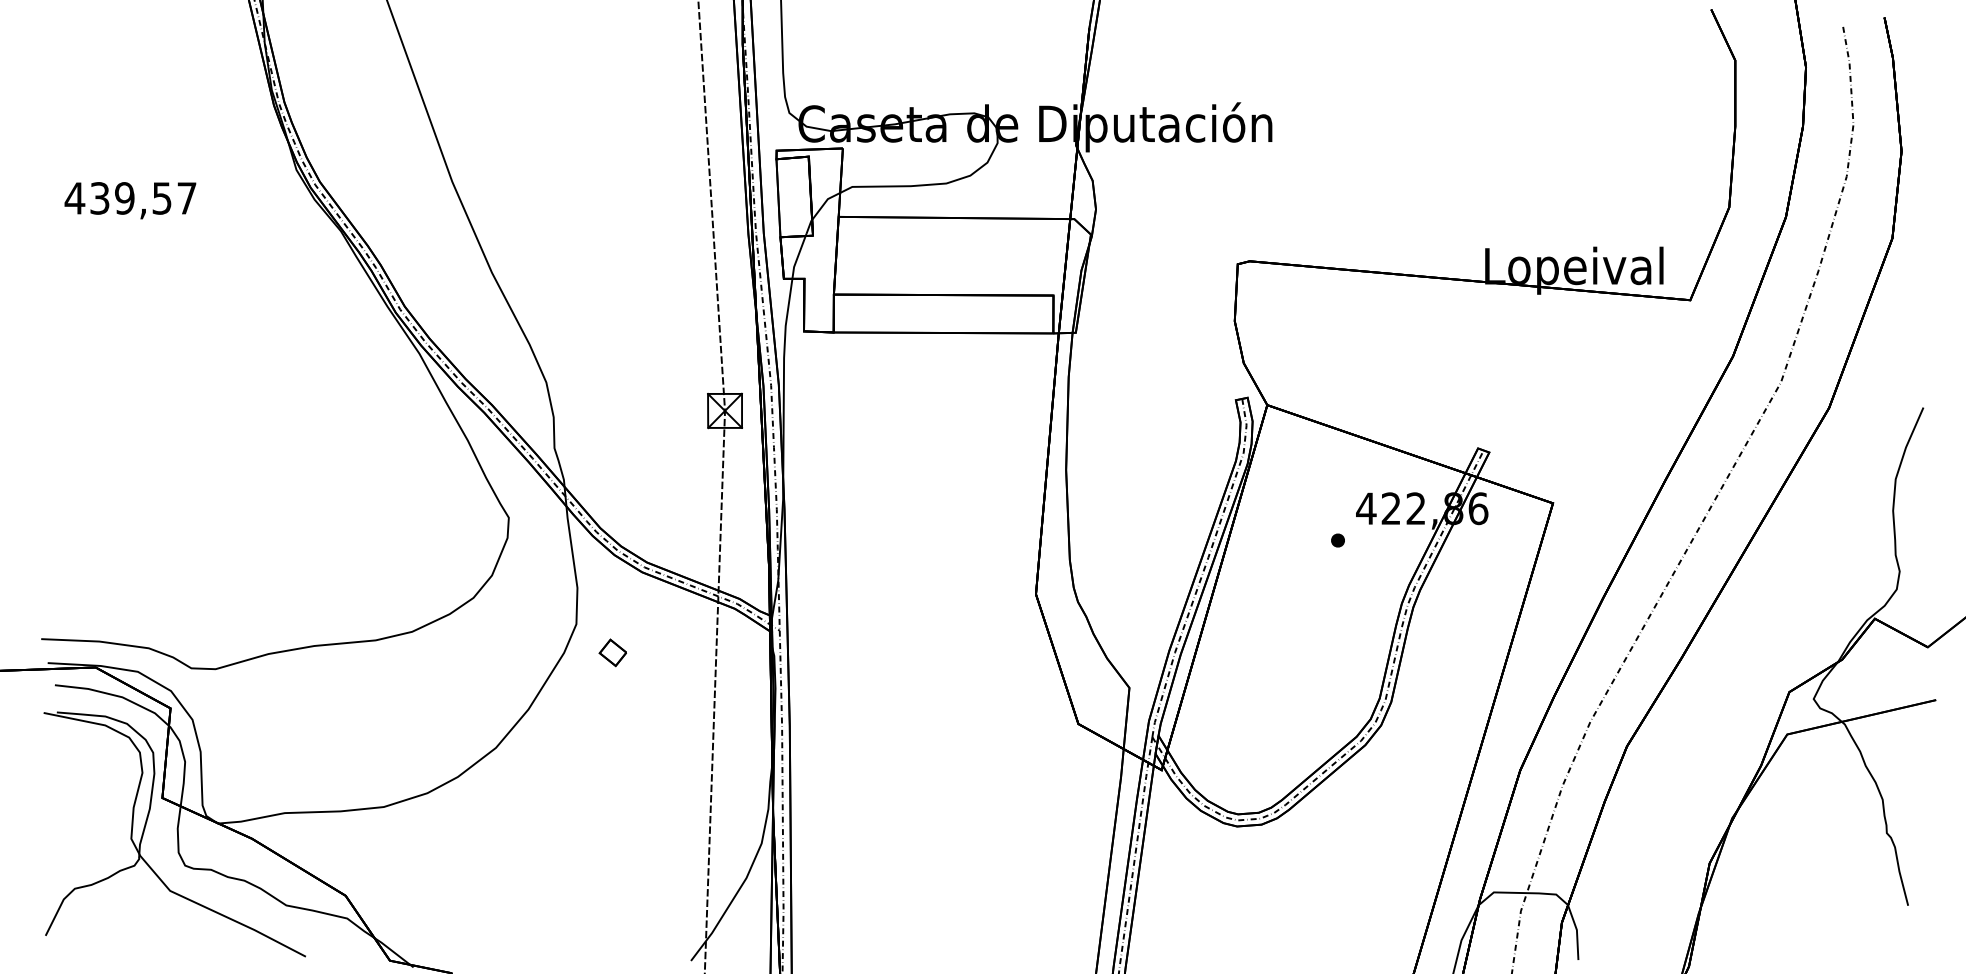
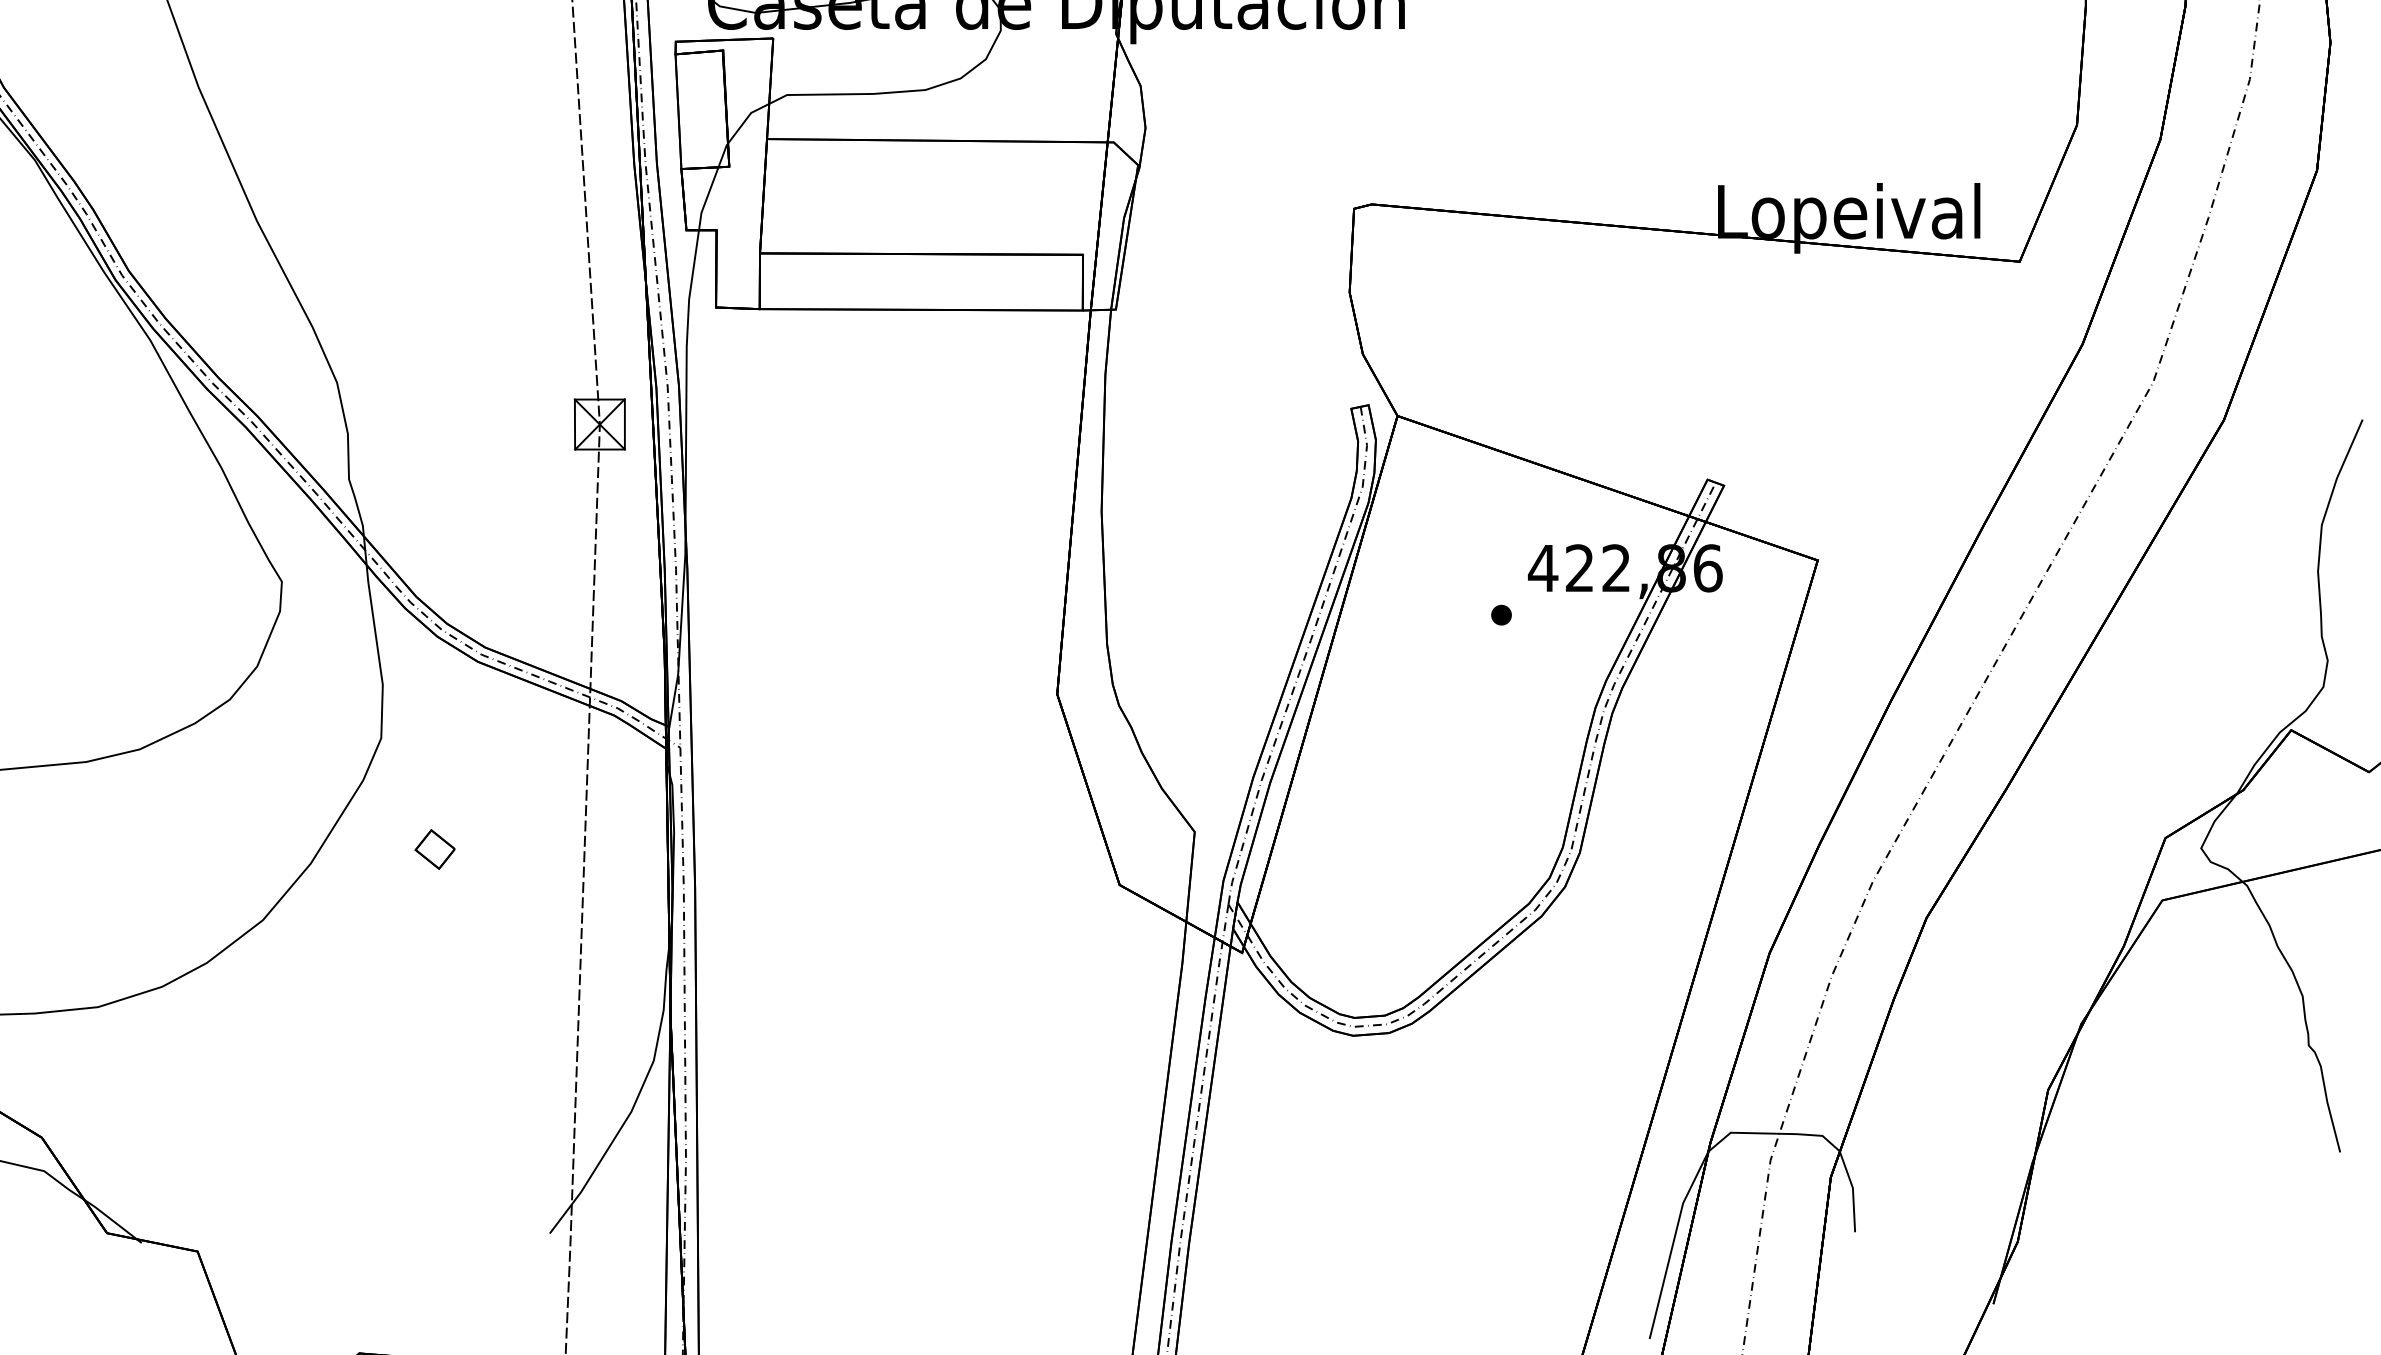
part: (612, 652) -> (434, 848), moved

